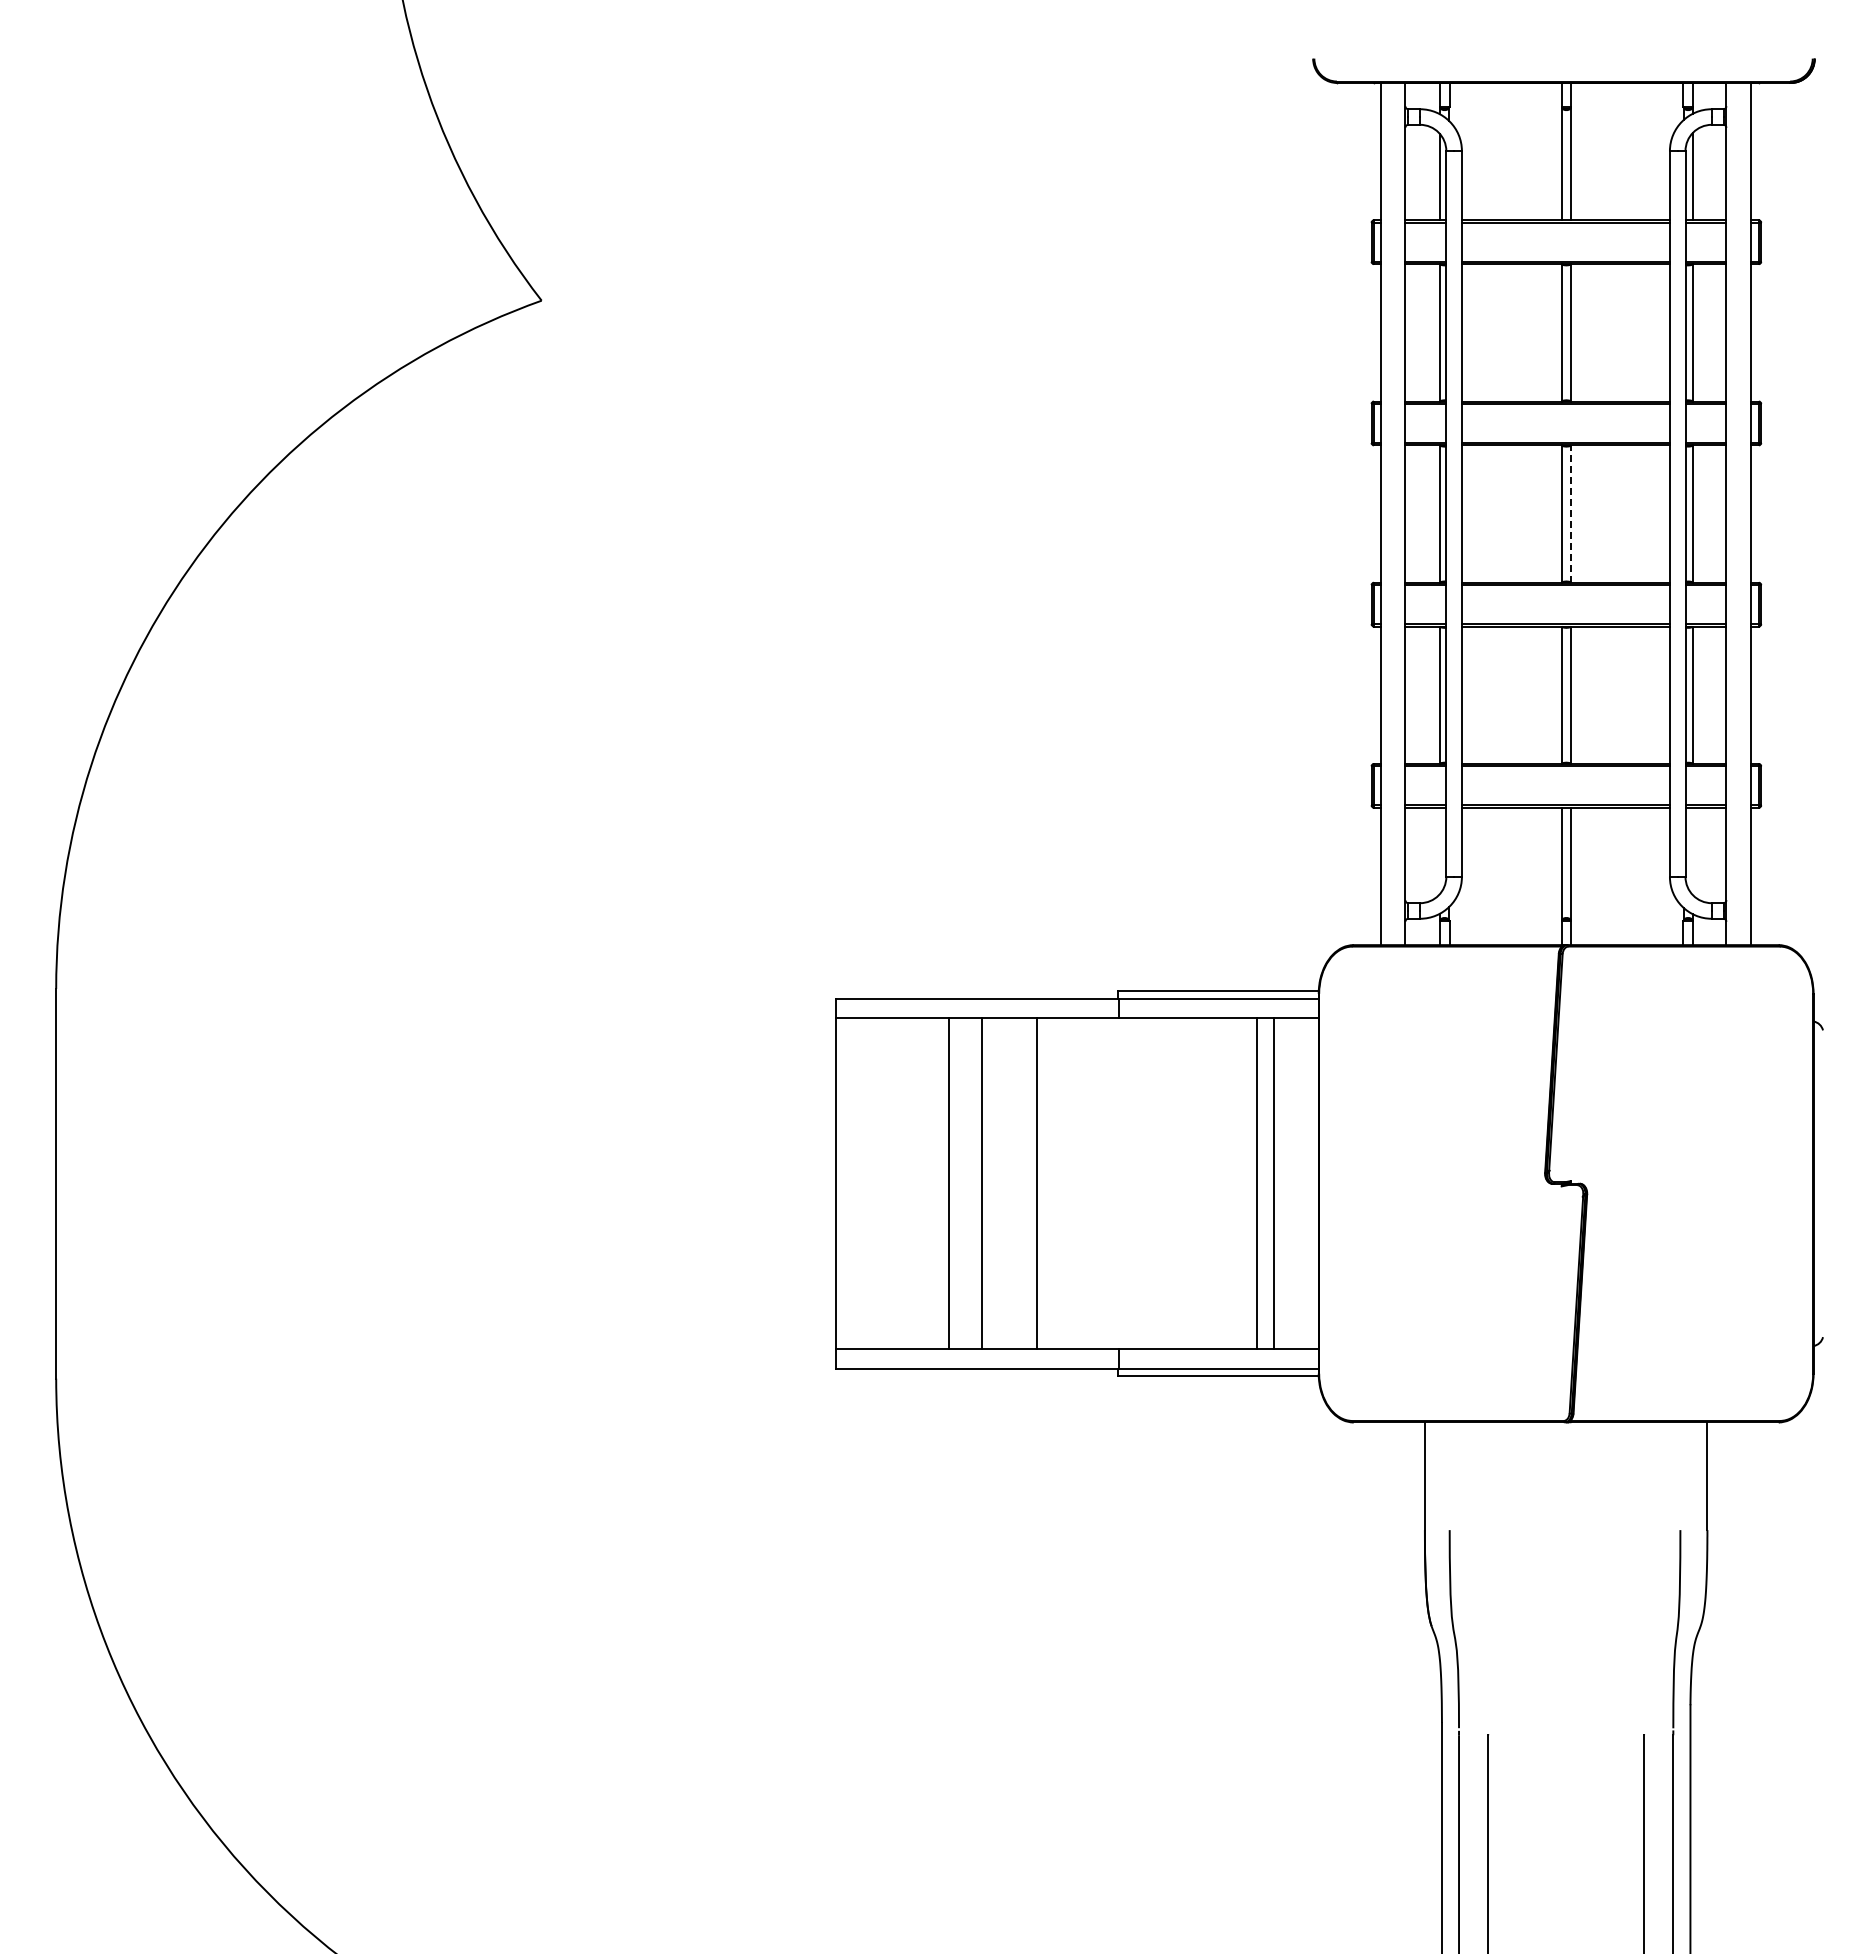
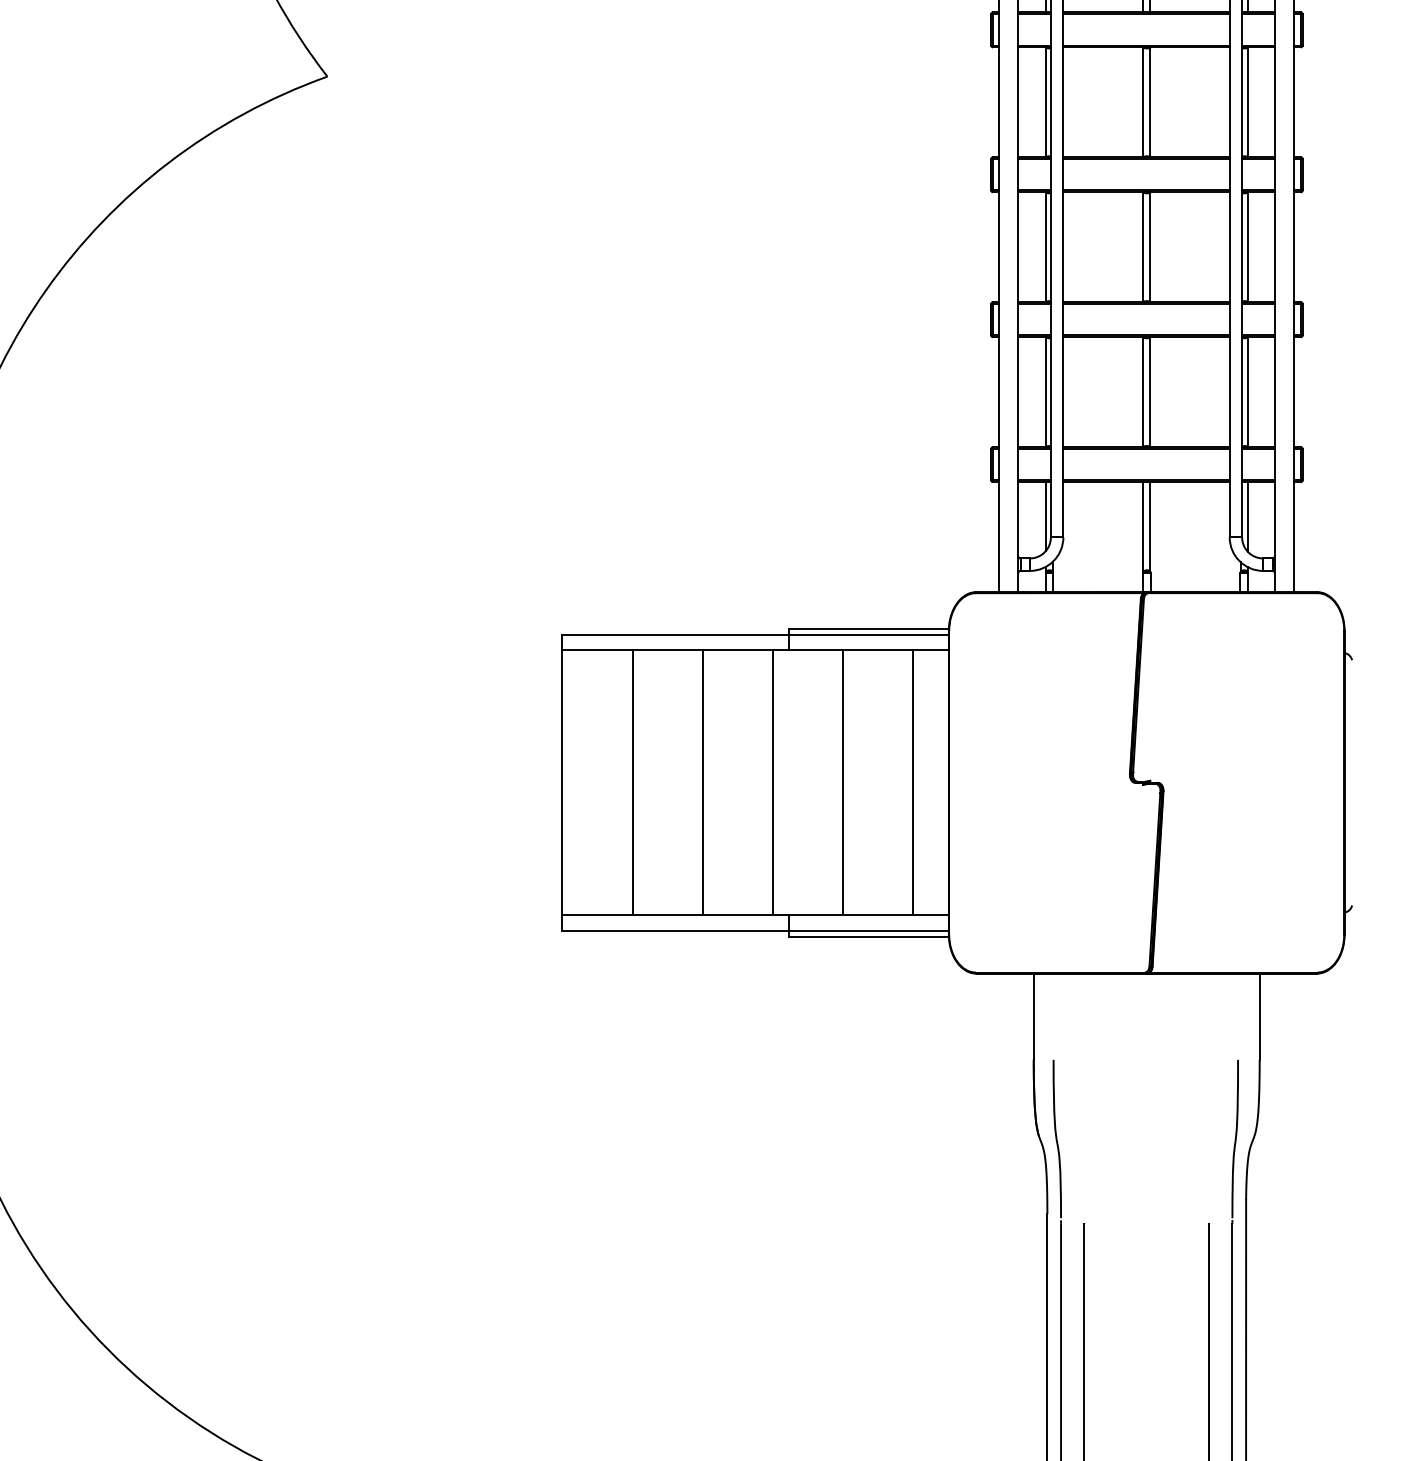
line: (1570, 514) -> (1150, 247), dashed -> solid
line: (1440, 850) -> (1046, 516), added
line: (1692, 850) -> (1247, 516), added
line: (948, 1183) -> (702, 782), moved
line: (982, 1183) -> (632, 782), moved
line: (1036, 1183) -> (772, 782), moved
line: (1257, 1183) -> (843, 782), moved

